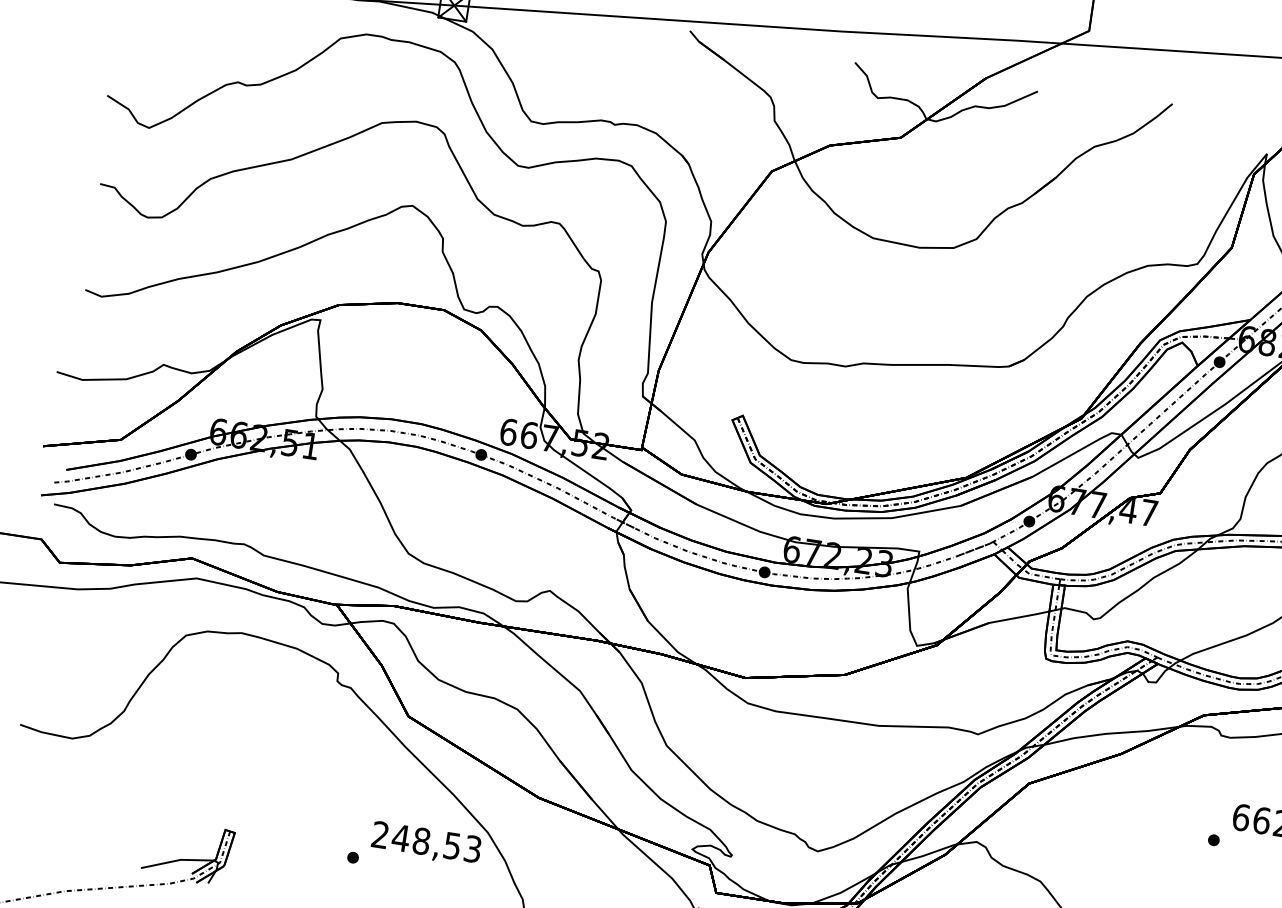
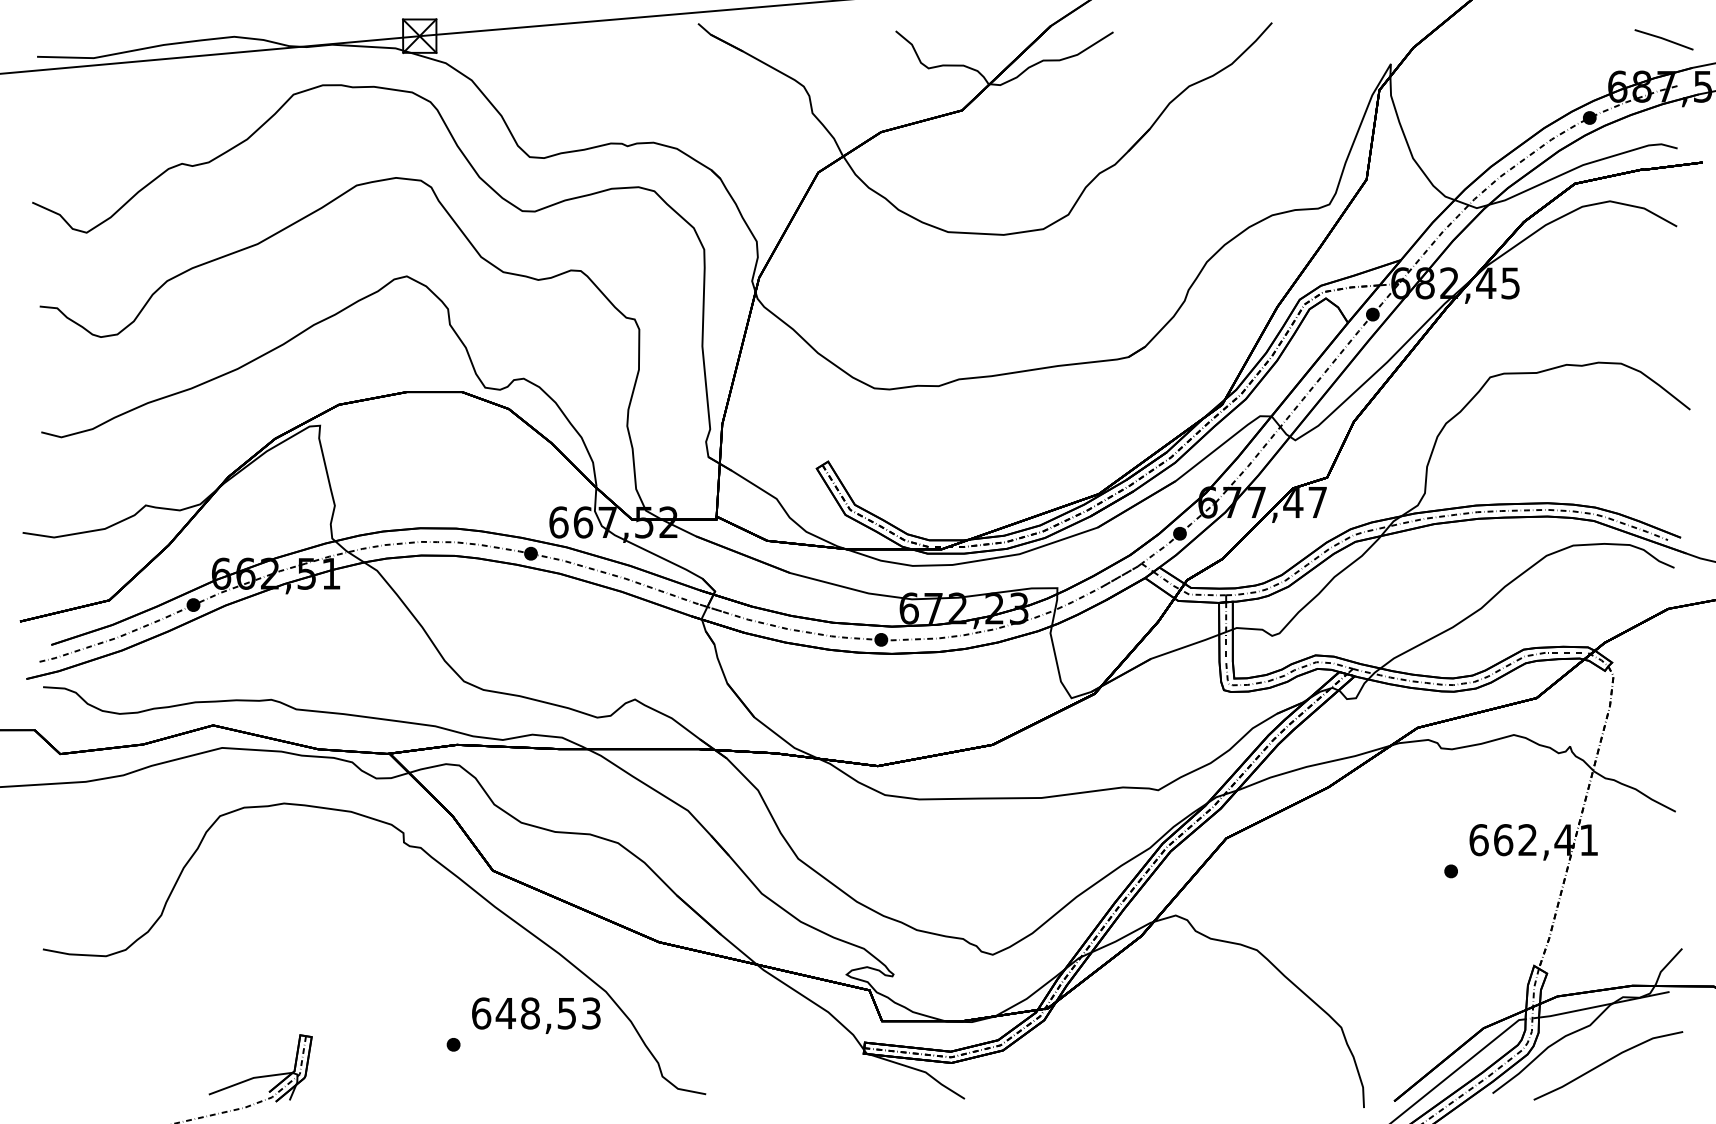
text: (380, 835) -> (481, 1013), 248,53 -> 648,53

